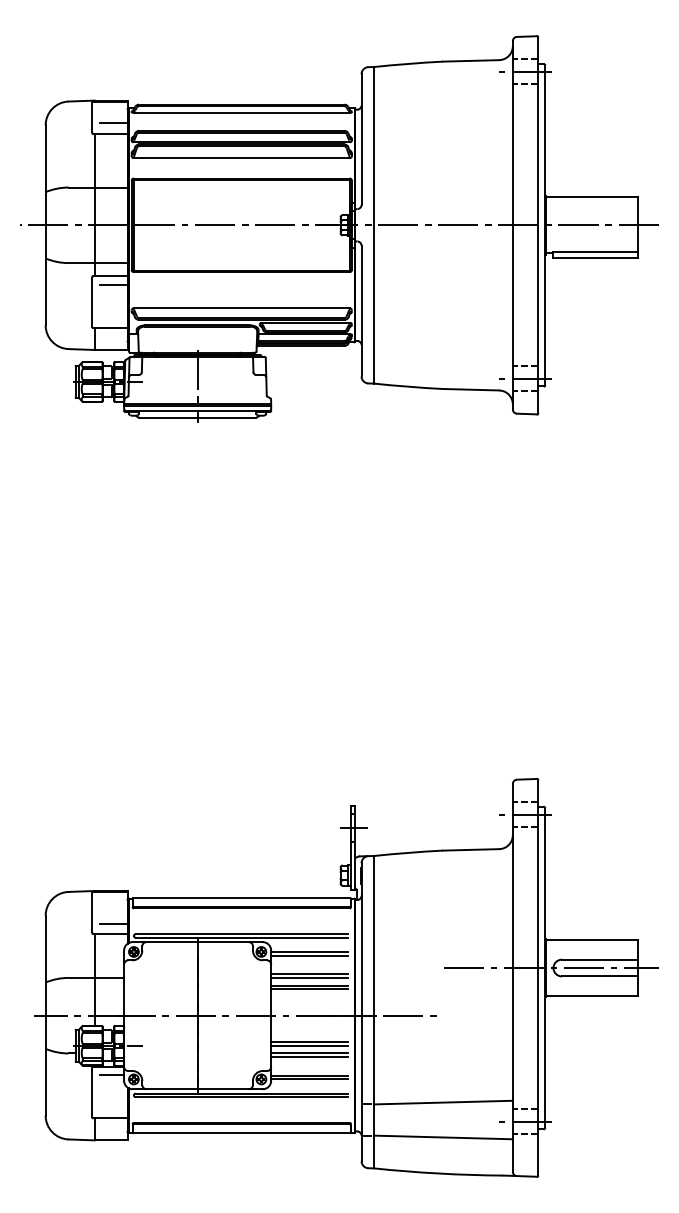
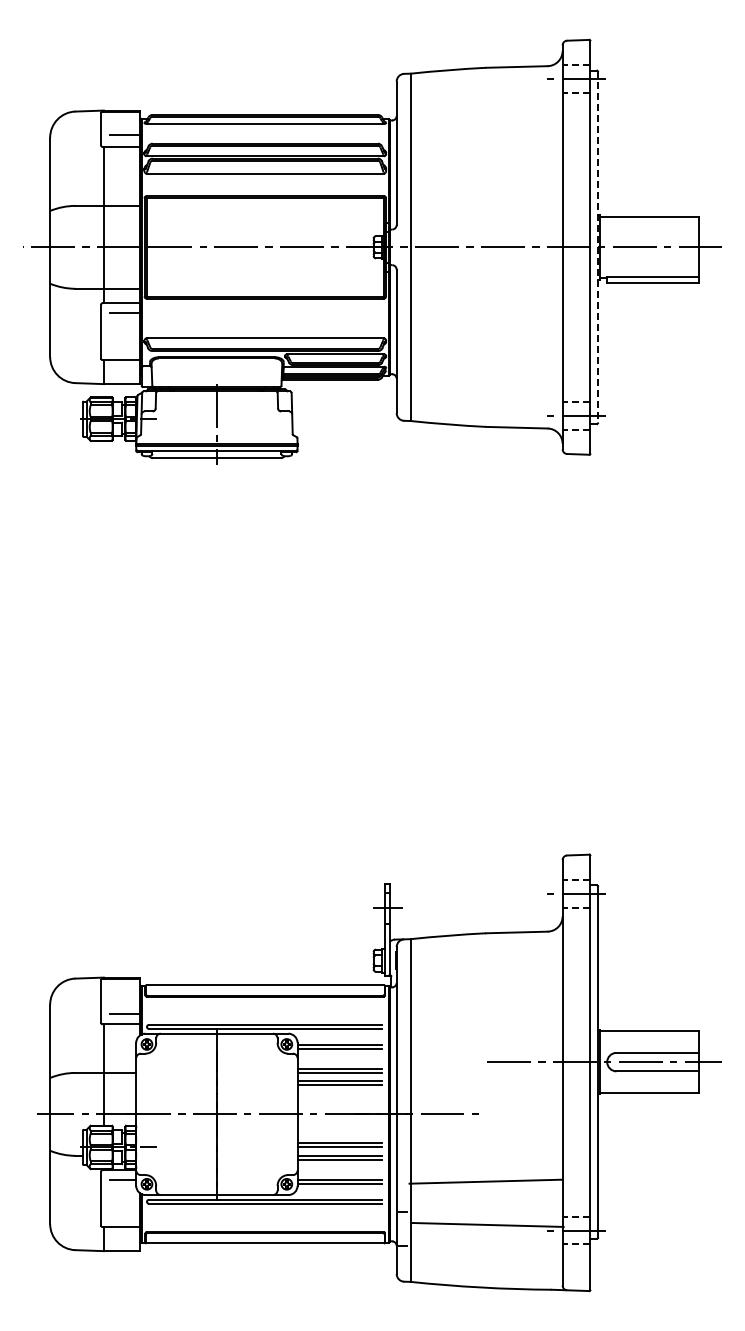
line: (545, 225) -> (598, 247), solid -> dashed
line: (443, 1102) -> (485, 1181), moved
line: (443, 1137) -> (487, 1224), moved

